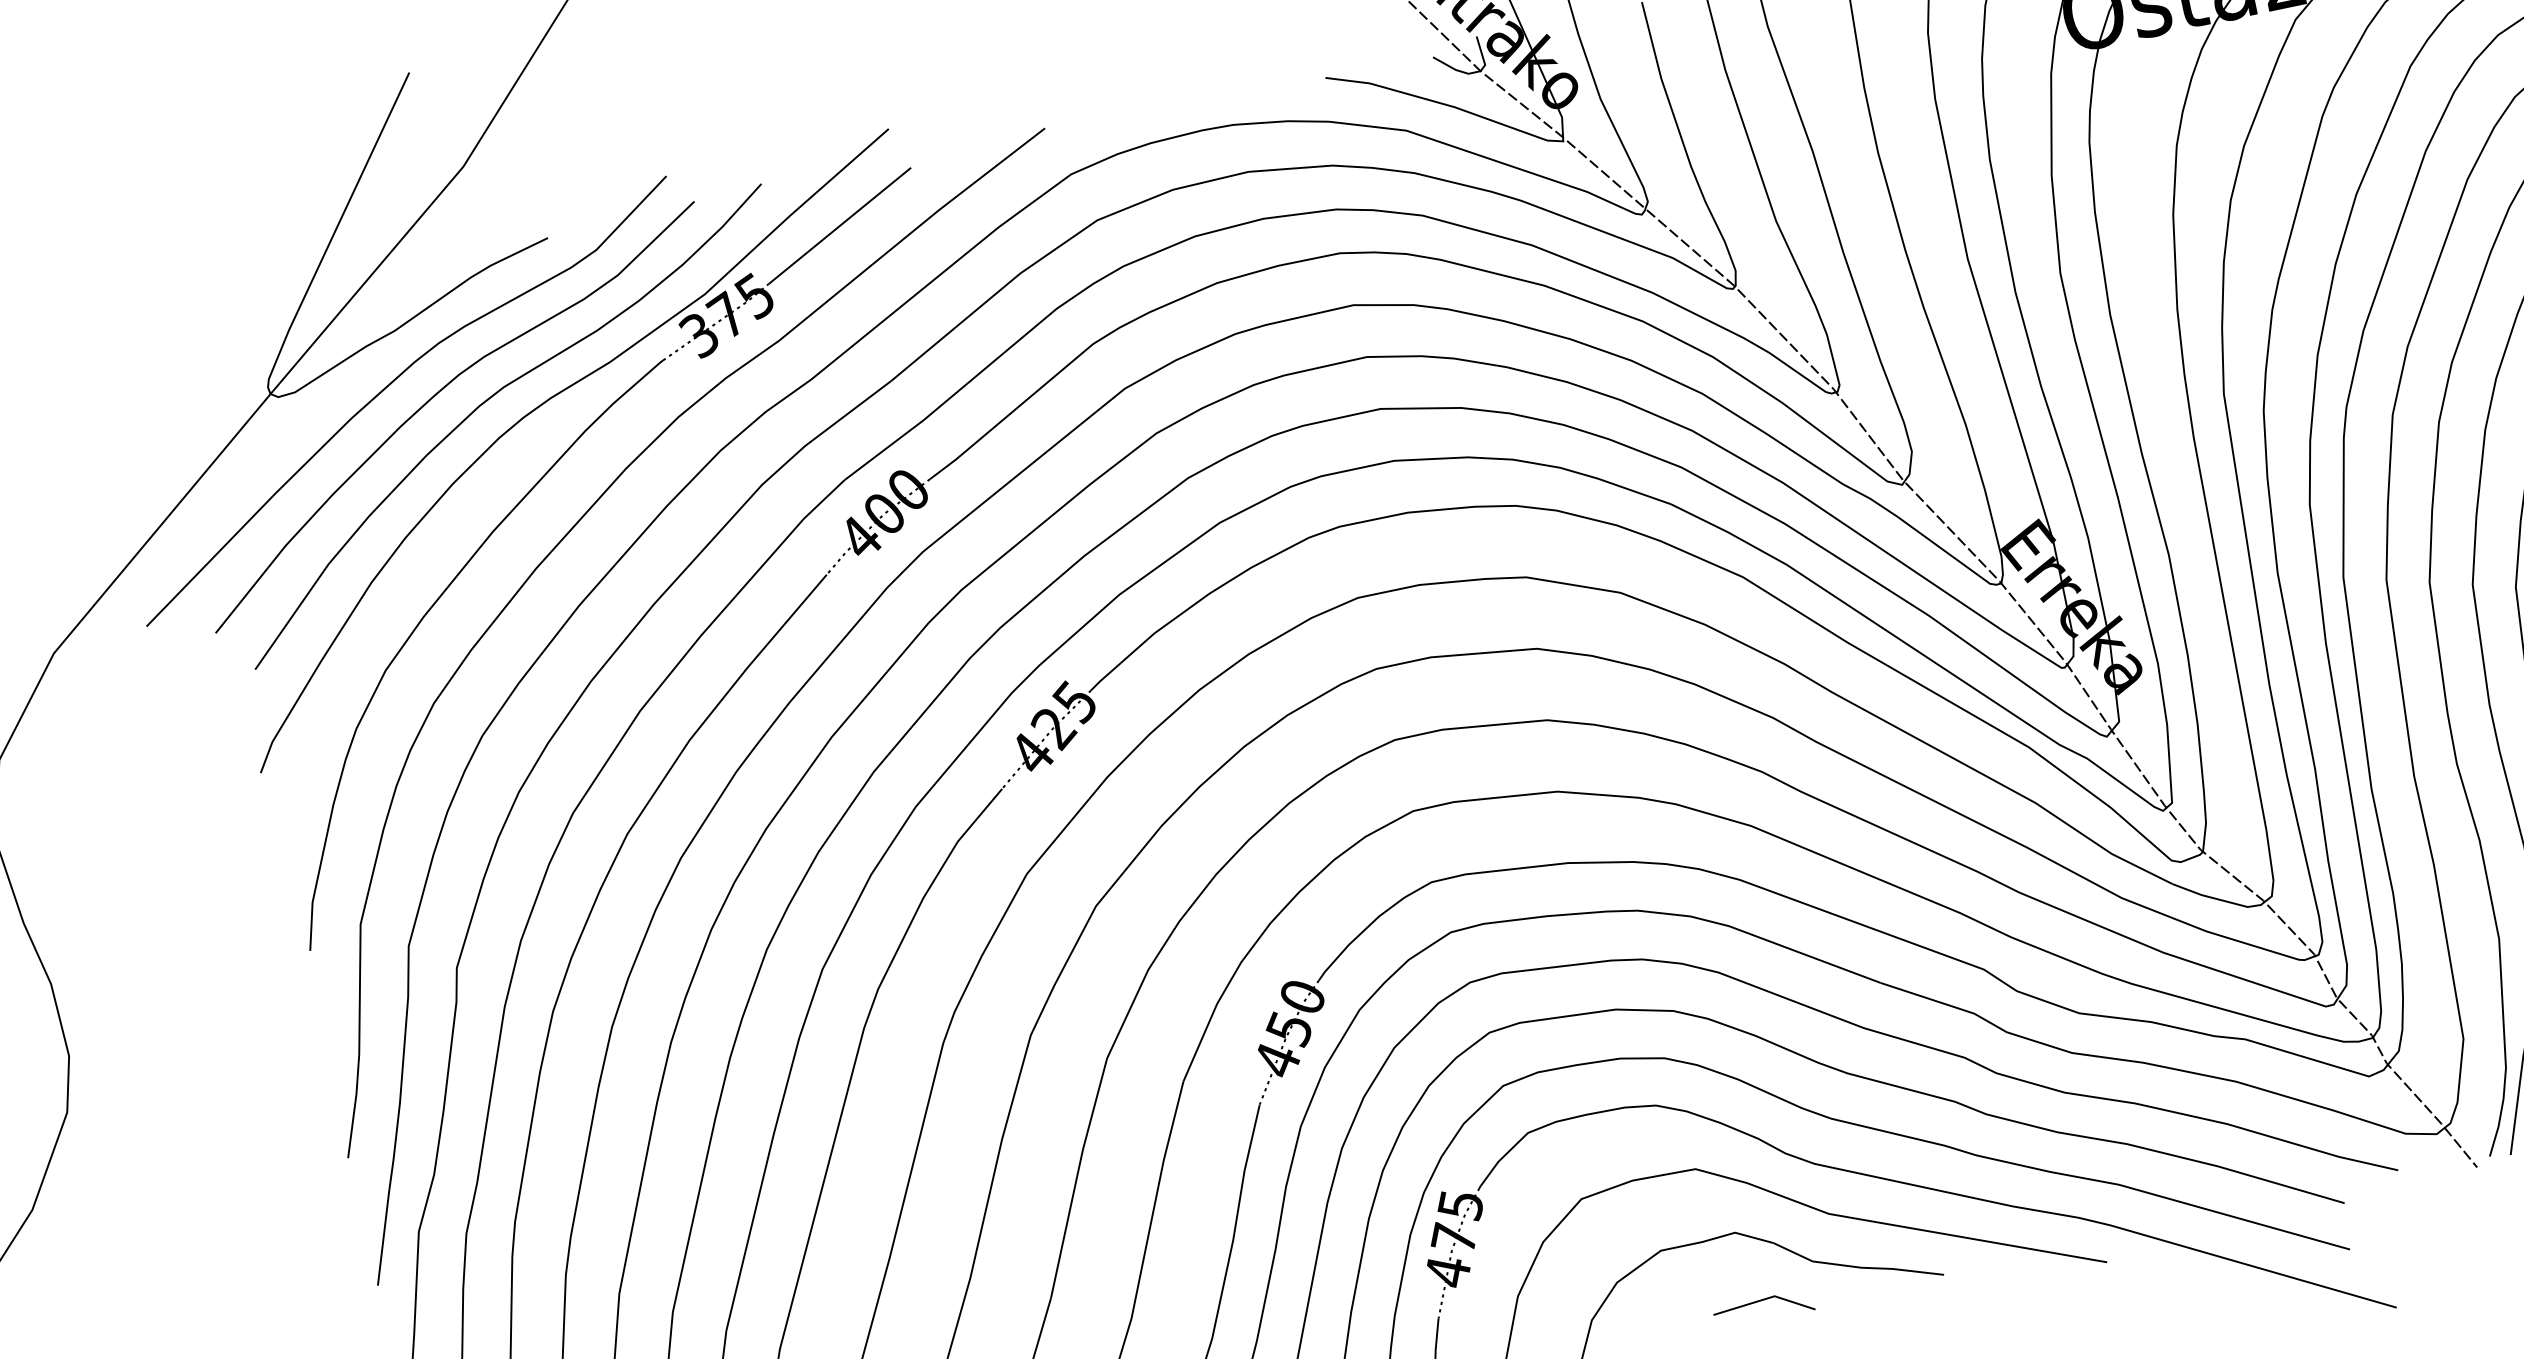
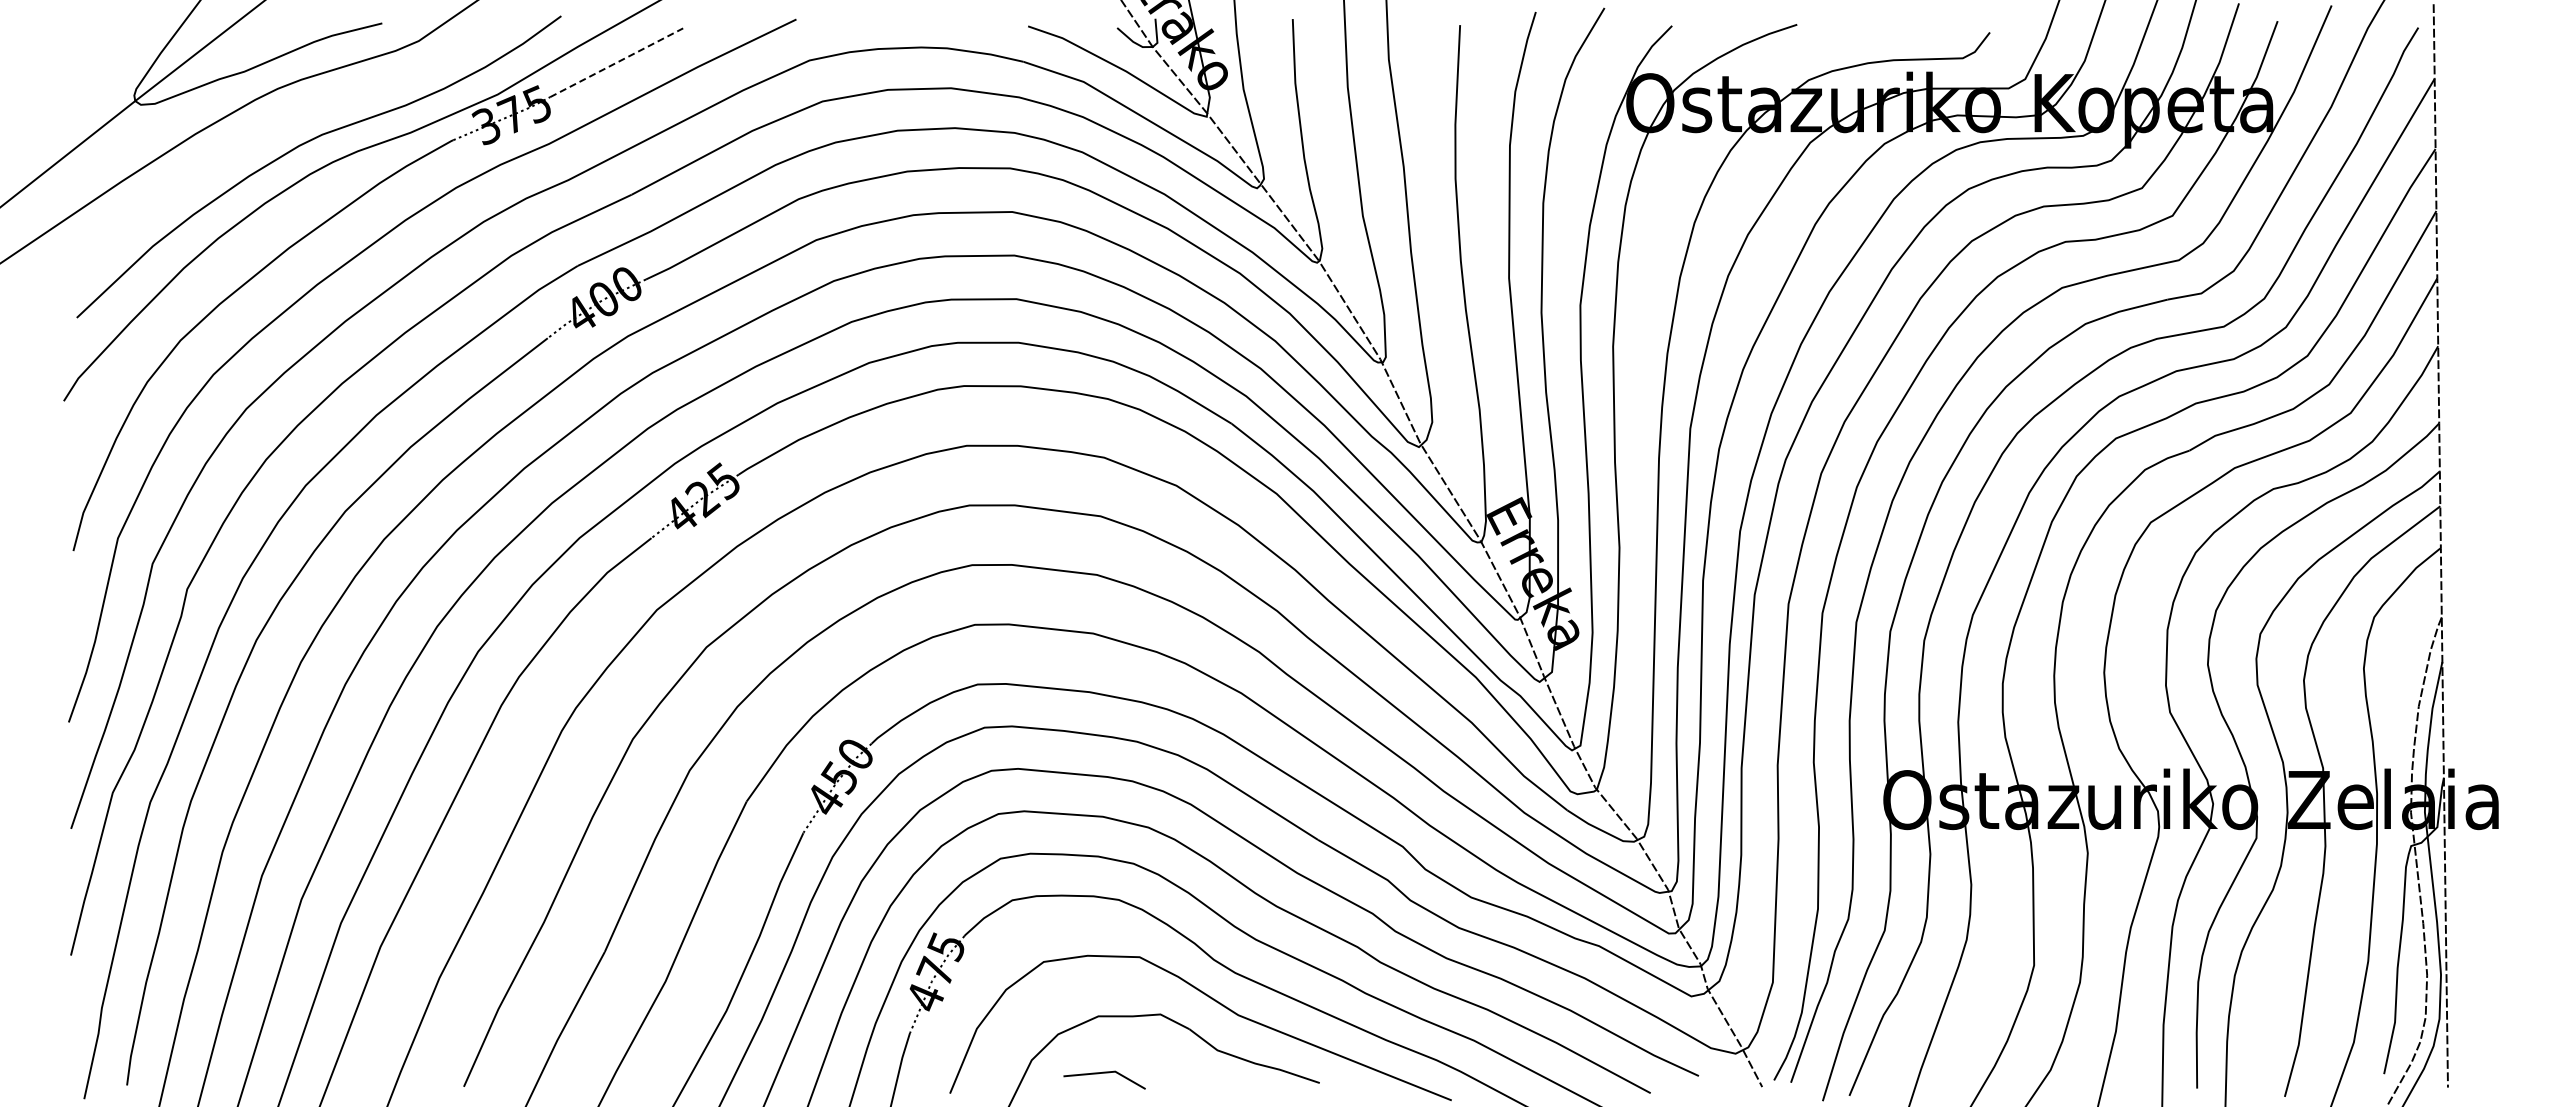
line: (839, 225) -> (616, 62), solid -> dashed
curve: (438, 394) -> (268, 129), removed
line: (1762, 1301) -> (1104, 1073), moved

